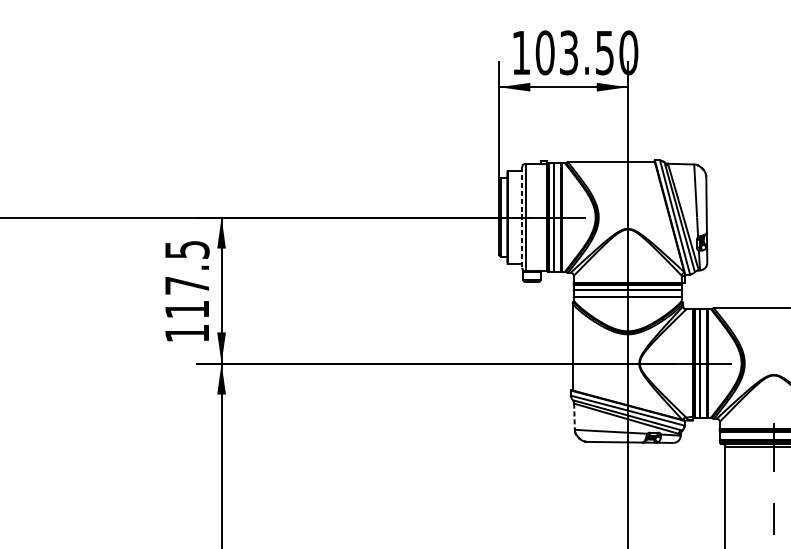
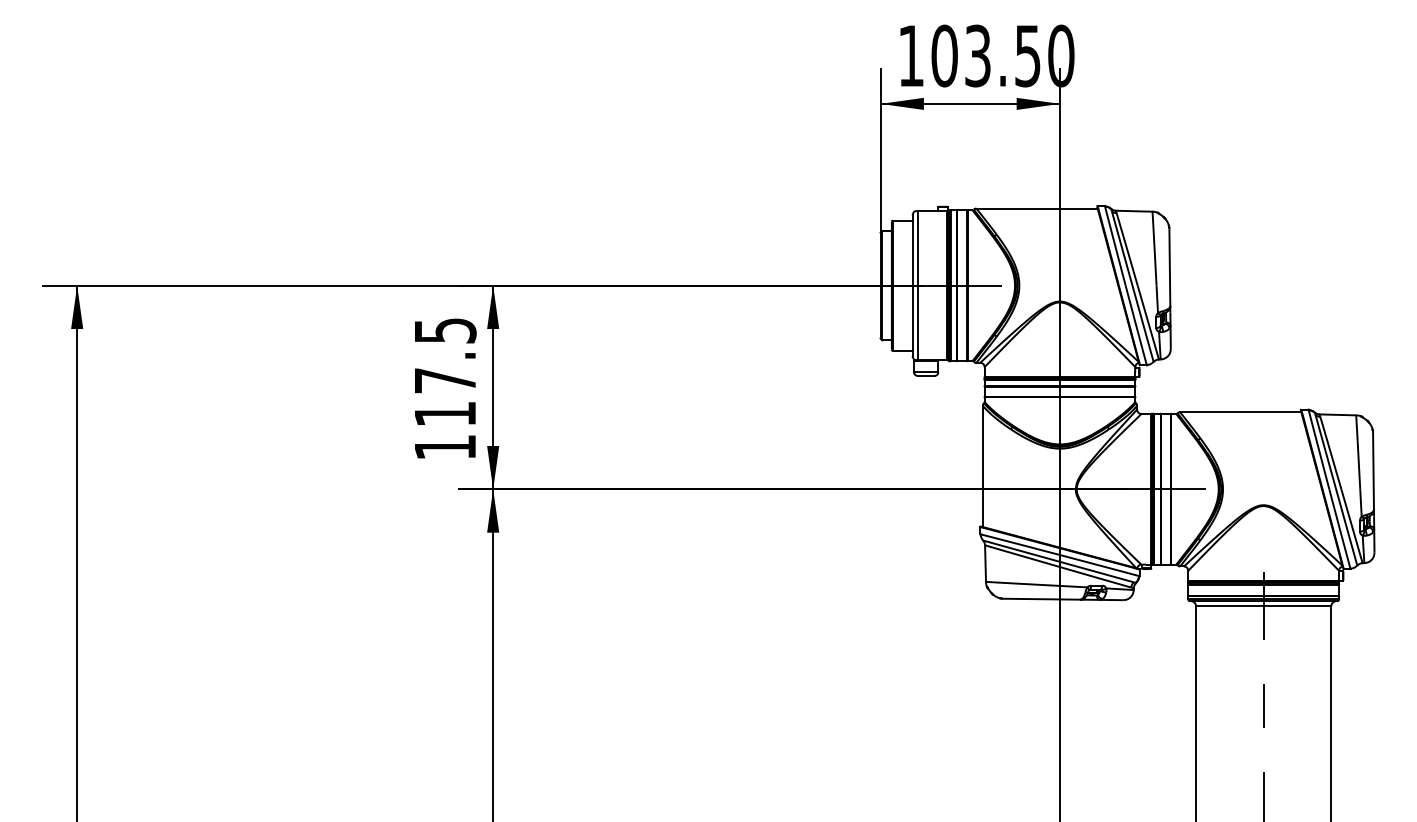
line: (522, 218) -> (912, 286), dashed -> solid
line: (574, 417) -> (985, 564), dashed -> solid

